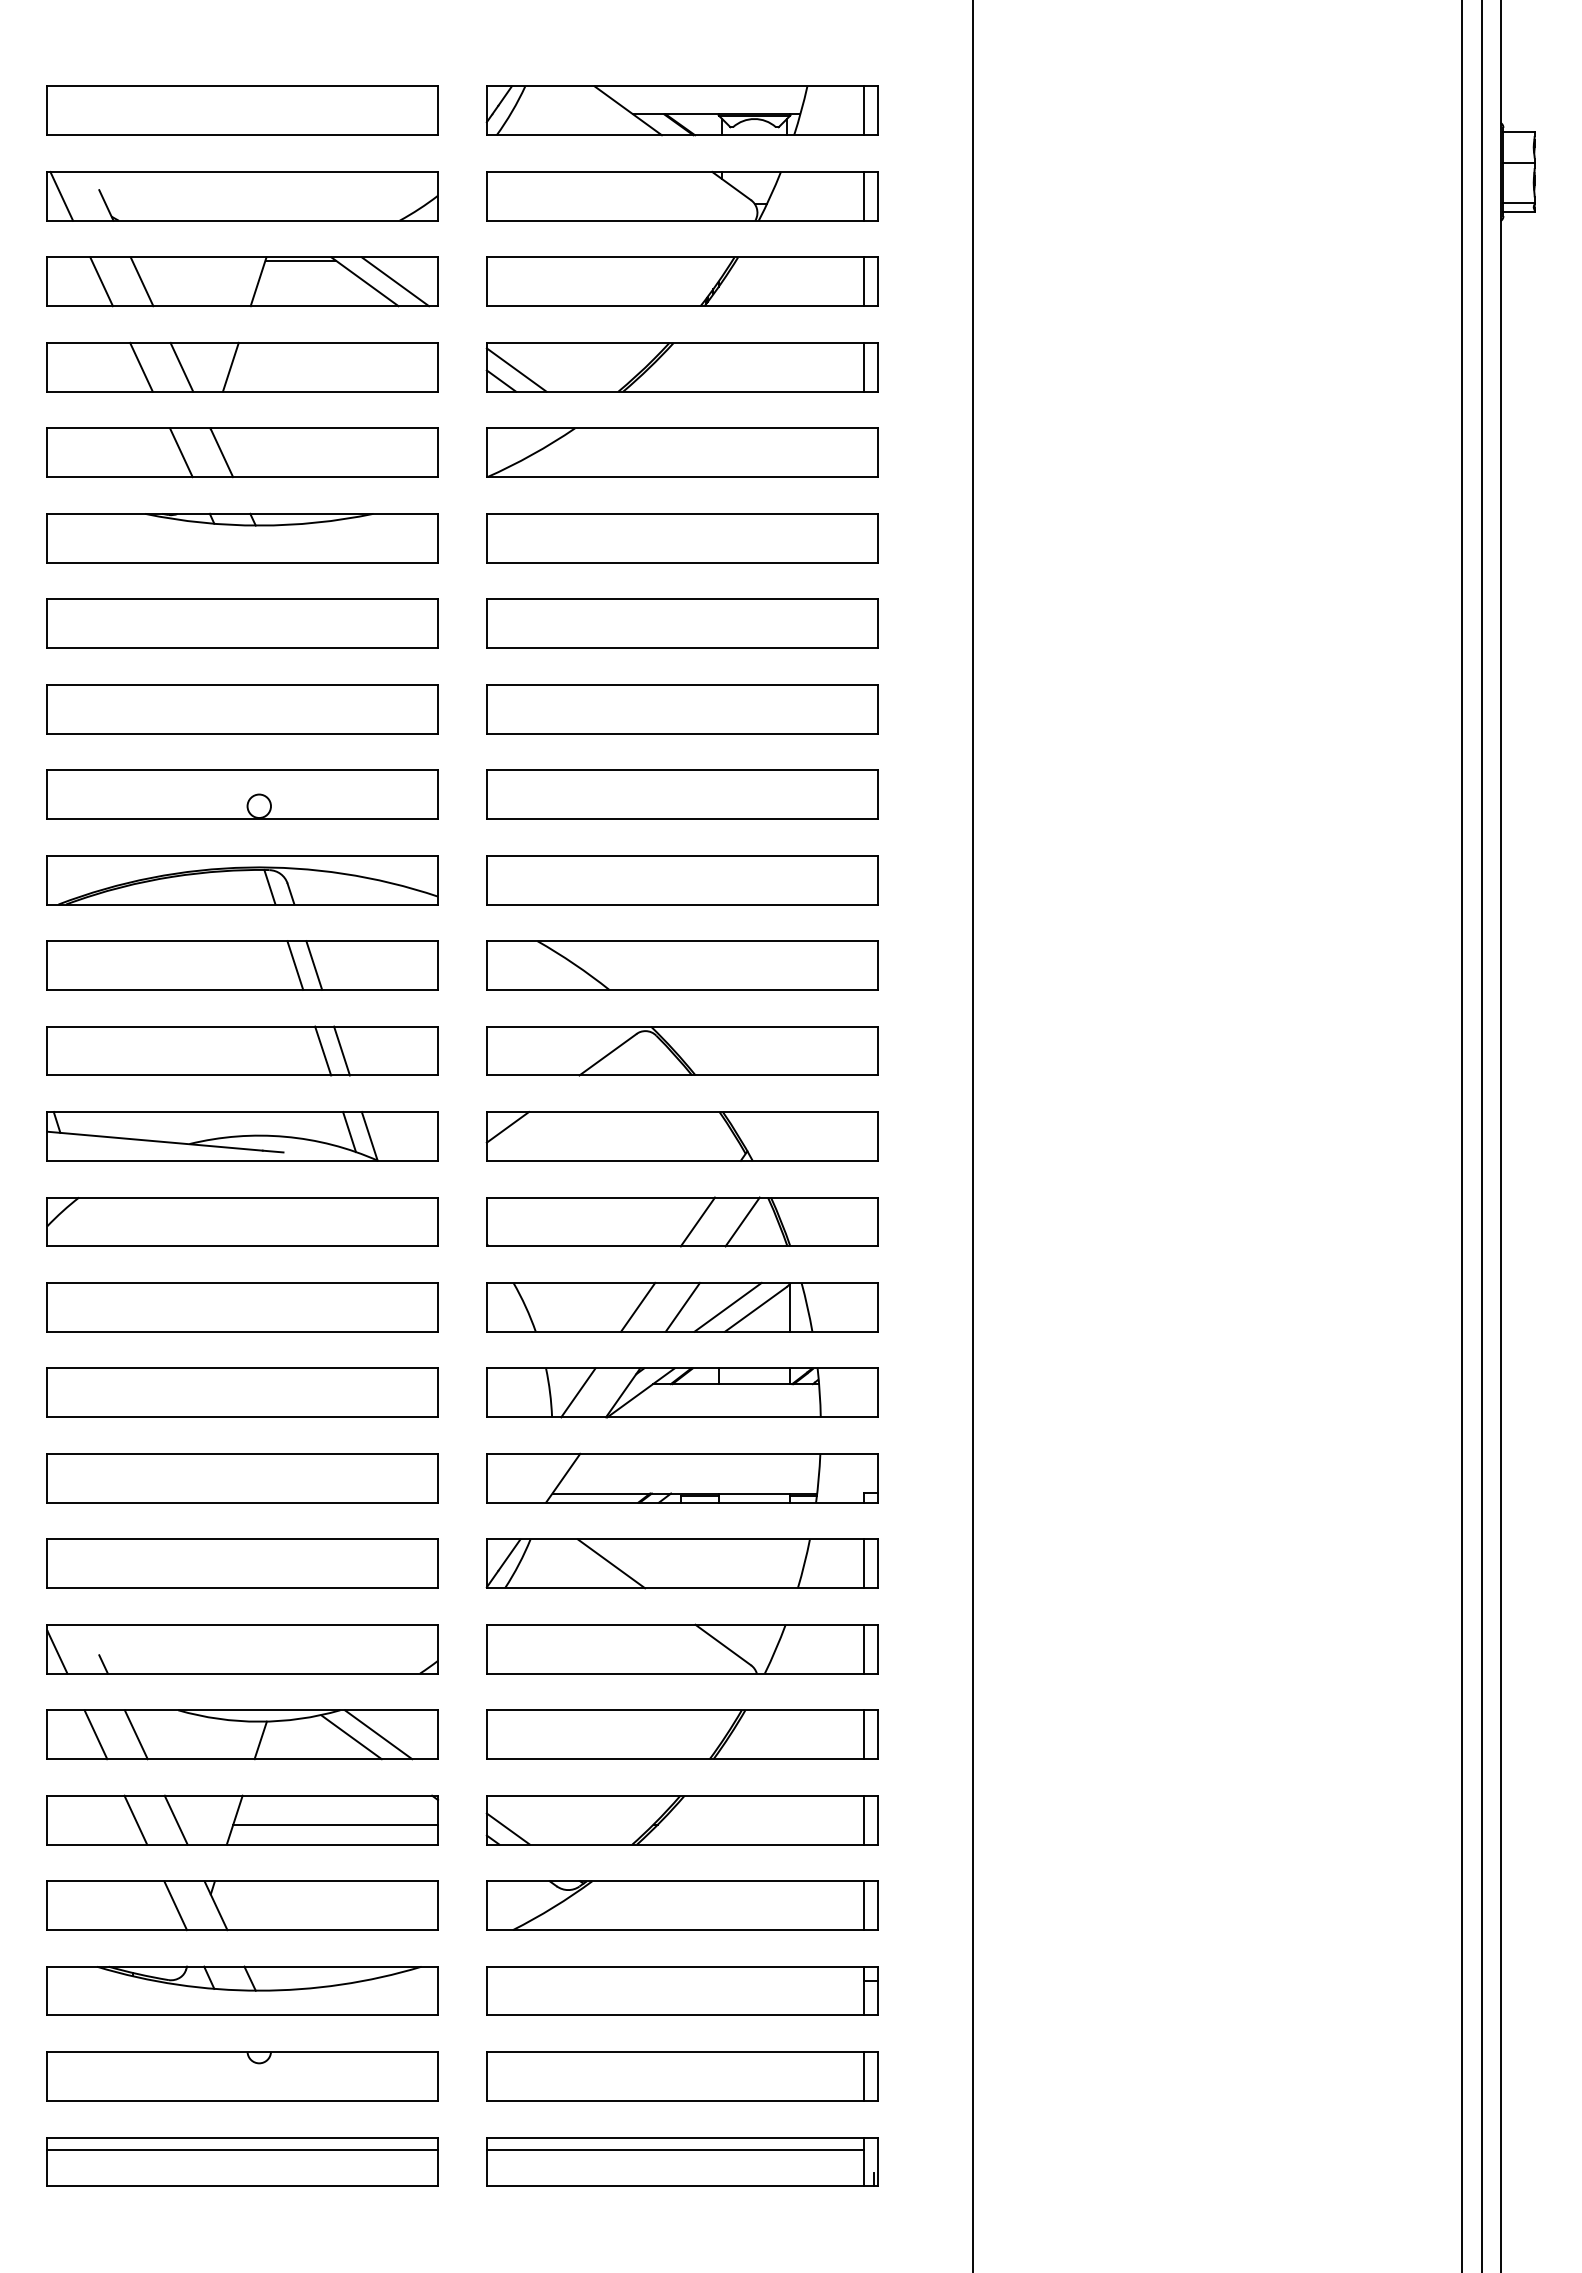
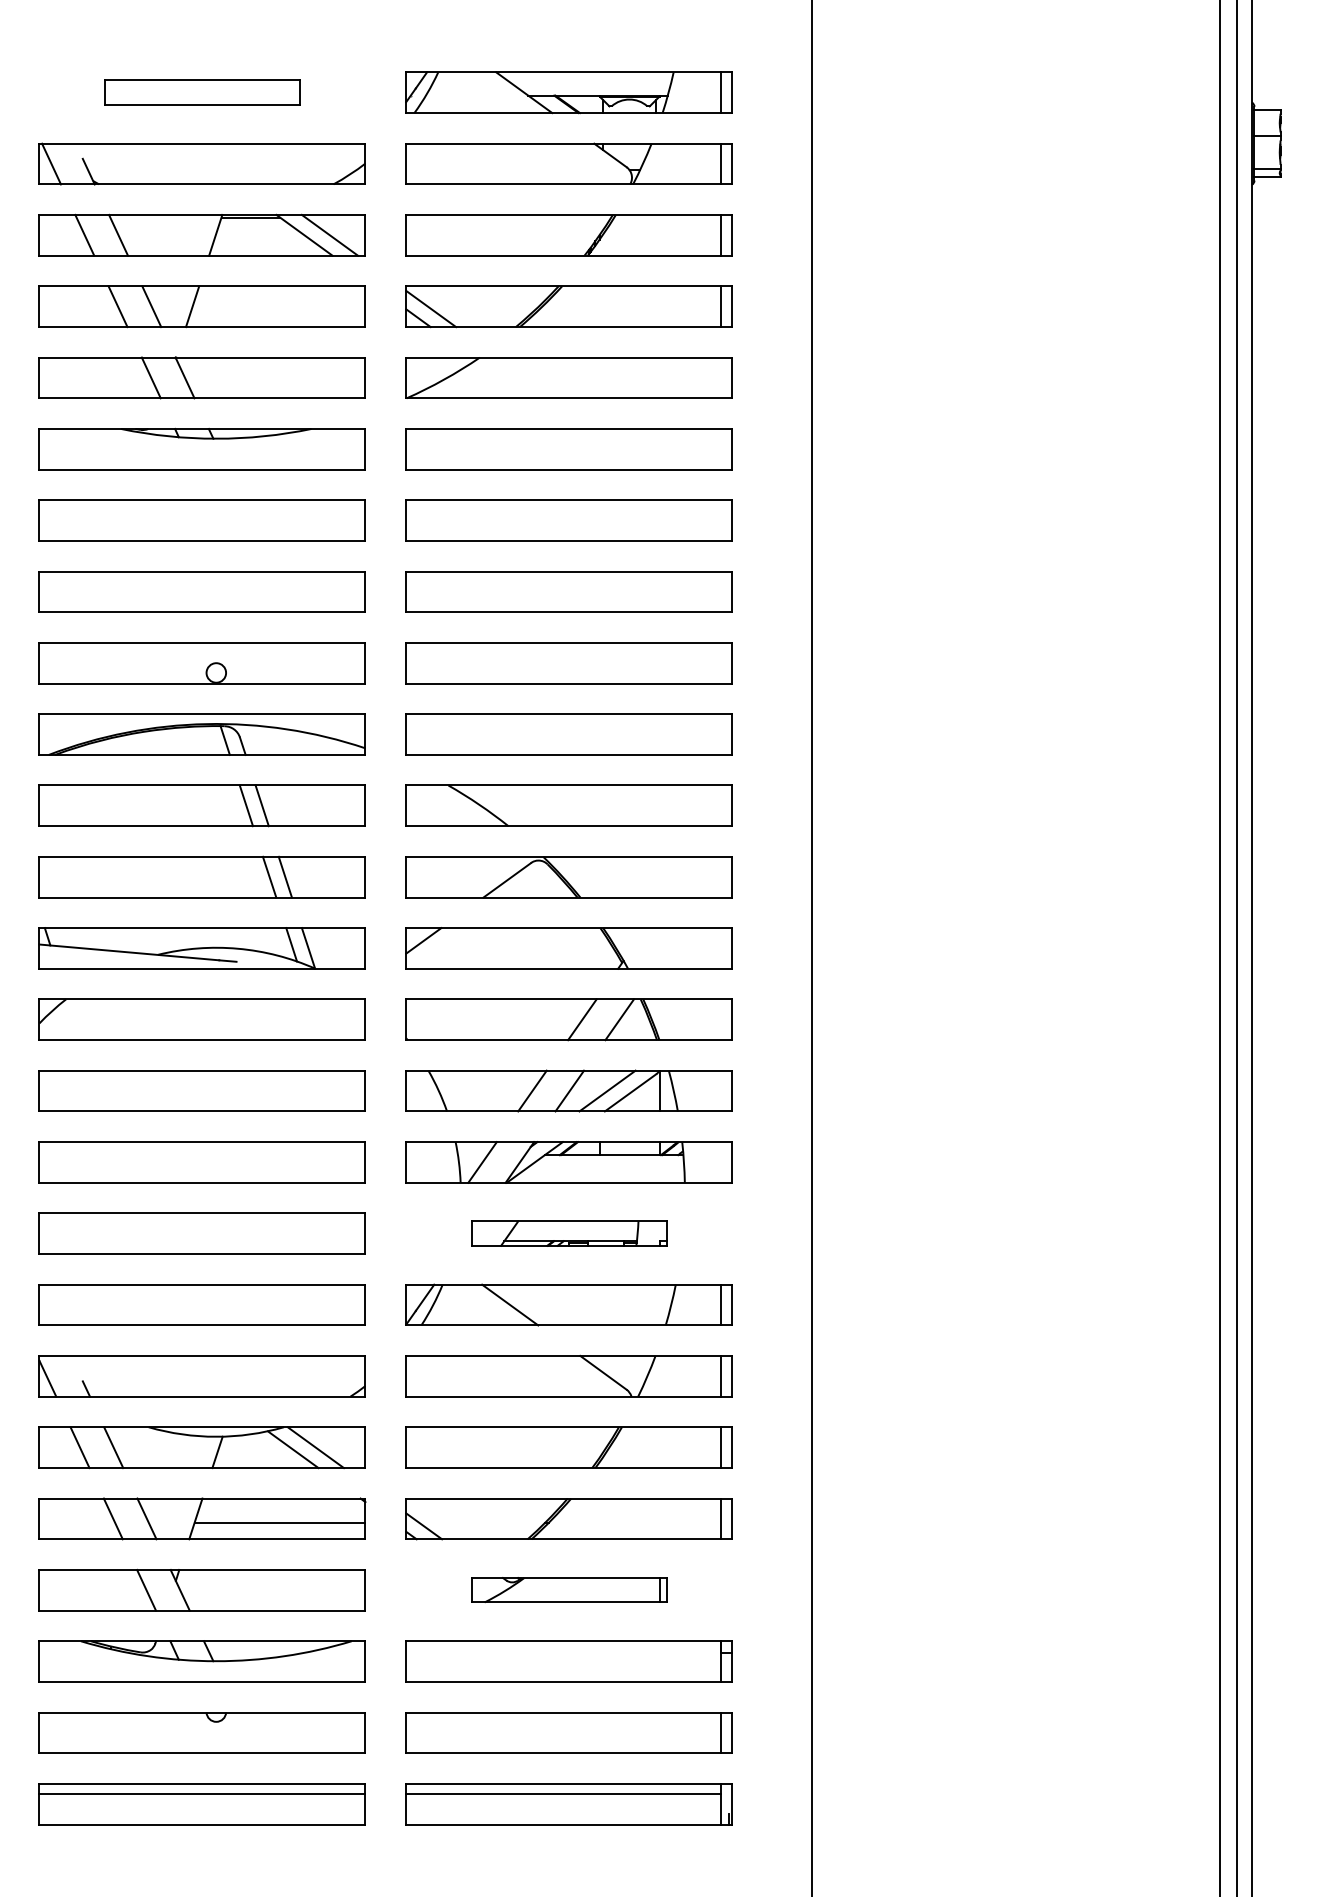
part: (242, 110) -> (202, 92), size x0.6
part: (682, 1477) -> (569, 1233), size x0.6
part: (682, 1905) -> (569, 1590), size x0.6

